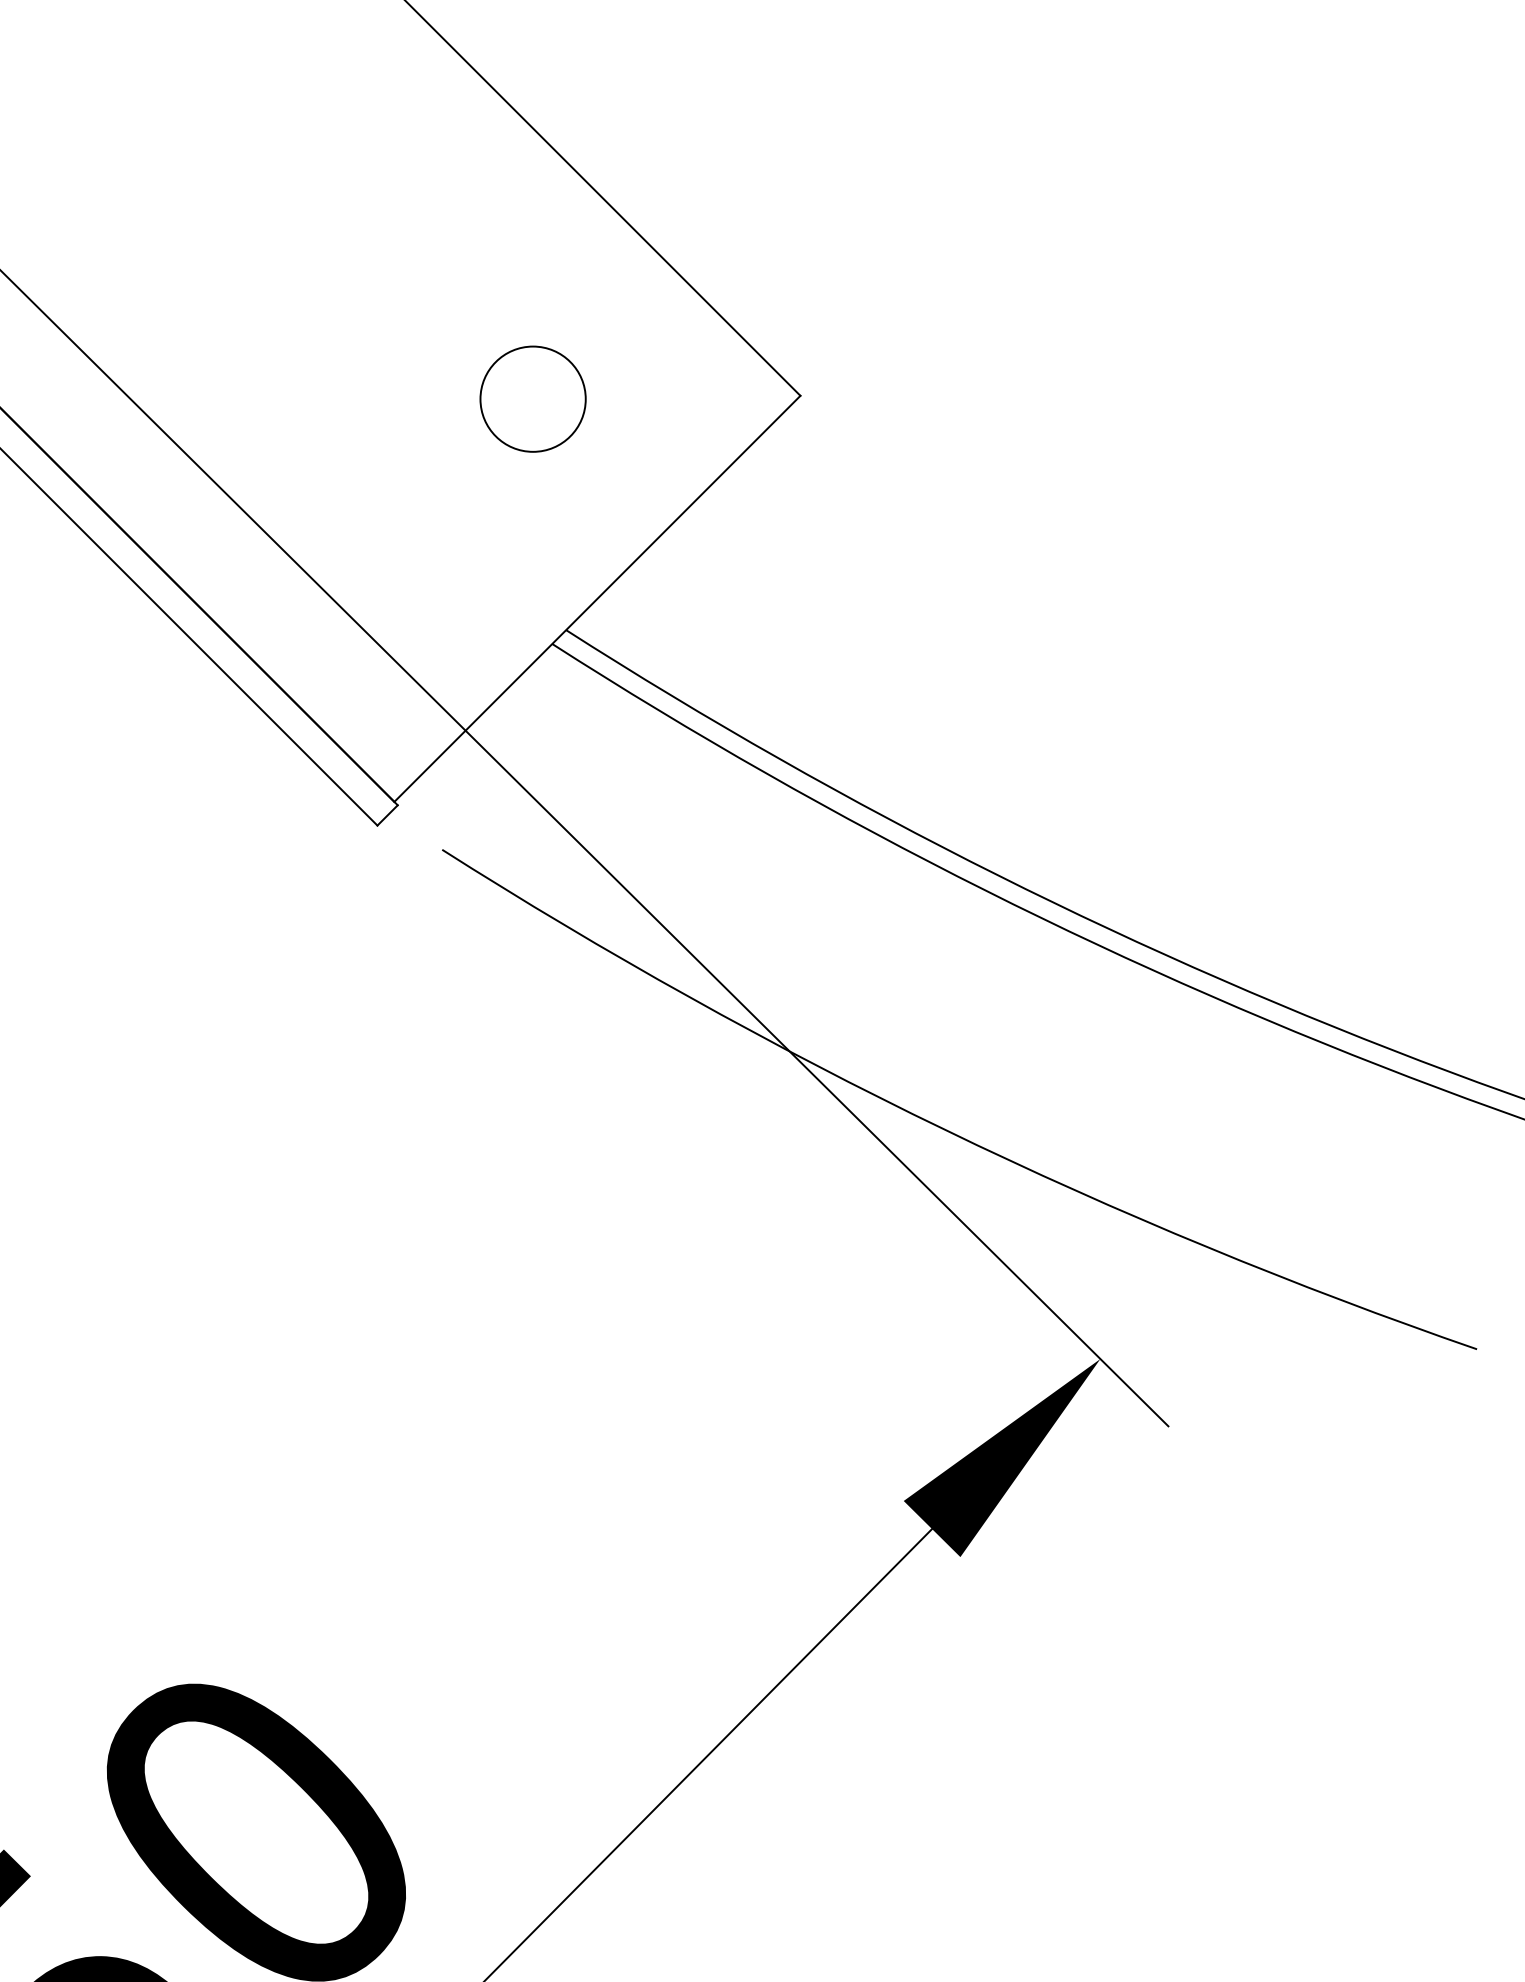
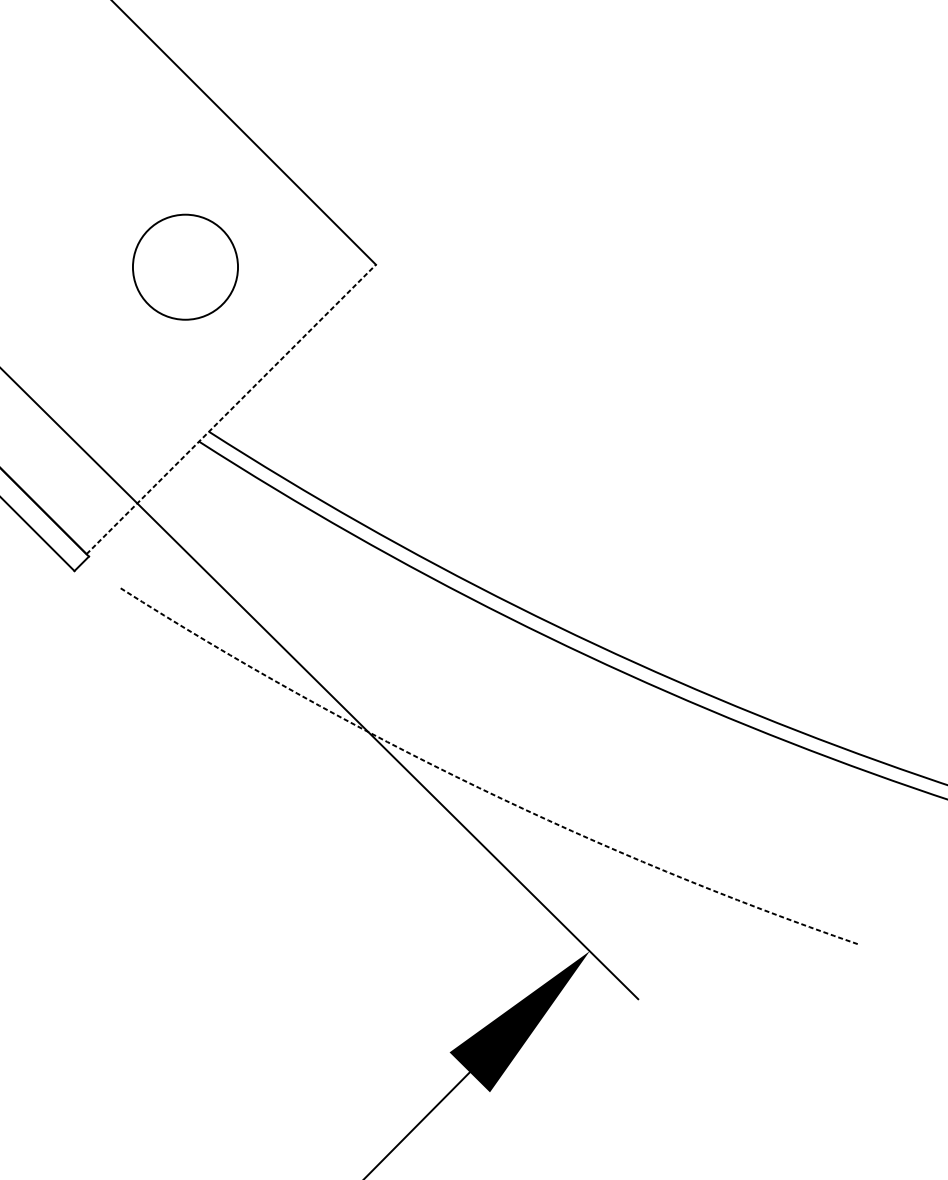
circle: (532, 398) -> (185, 266), size x1.4
line: (597, 598) -> (231, 409), solid -> dashed
arc: (945, 1129) -> (479, 787), solid -> dashed

